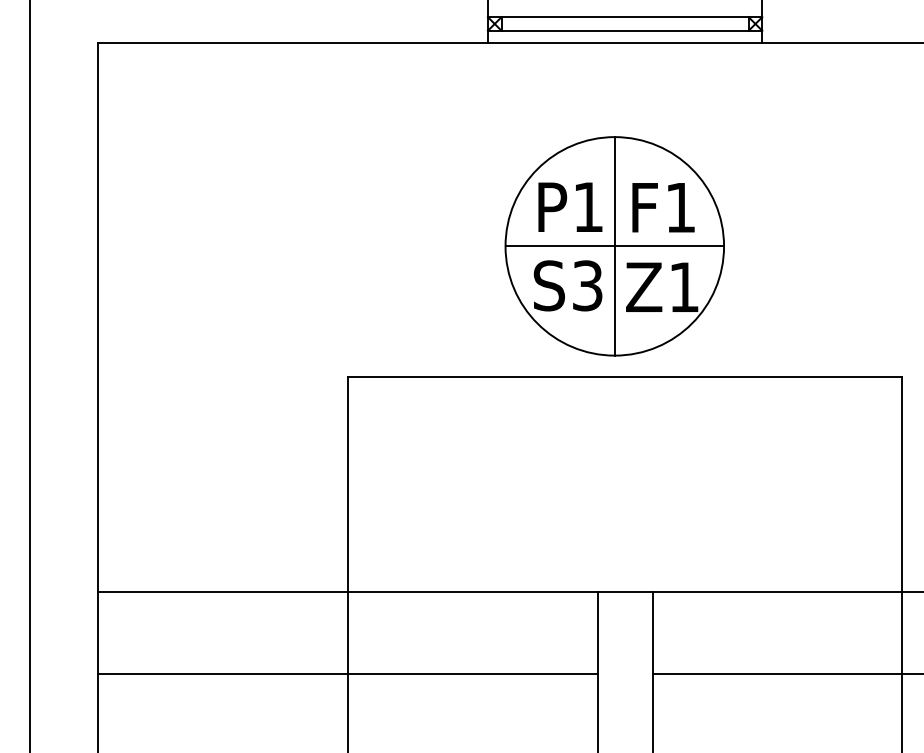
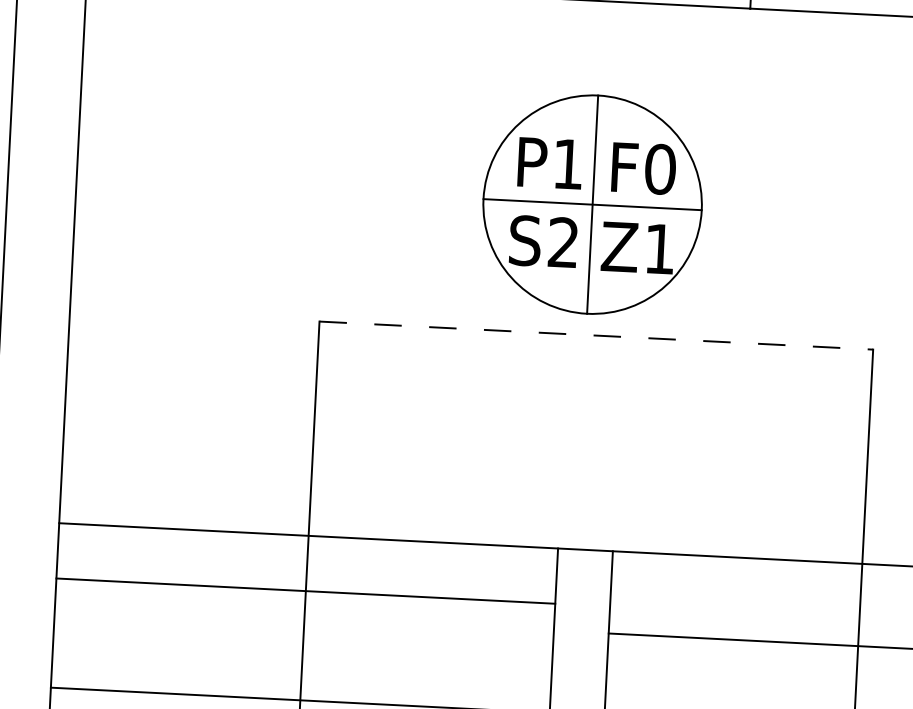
text: (680, 207) -> (660, 169), F1 -> F0
text: (587, 285) -> (563, 242), S3 -> S2
line: (625, 376) -> (596, 335), solid -> dashed
line: (347, 673) -> (305, 590), moved

